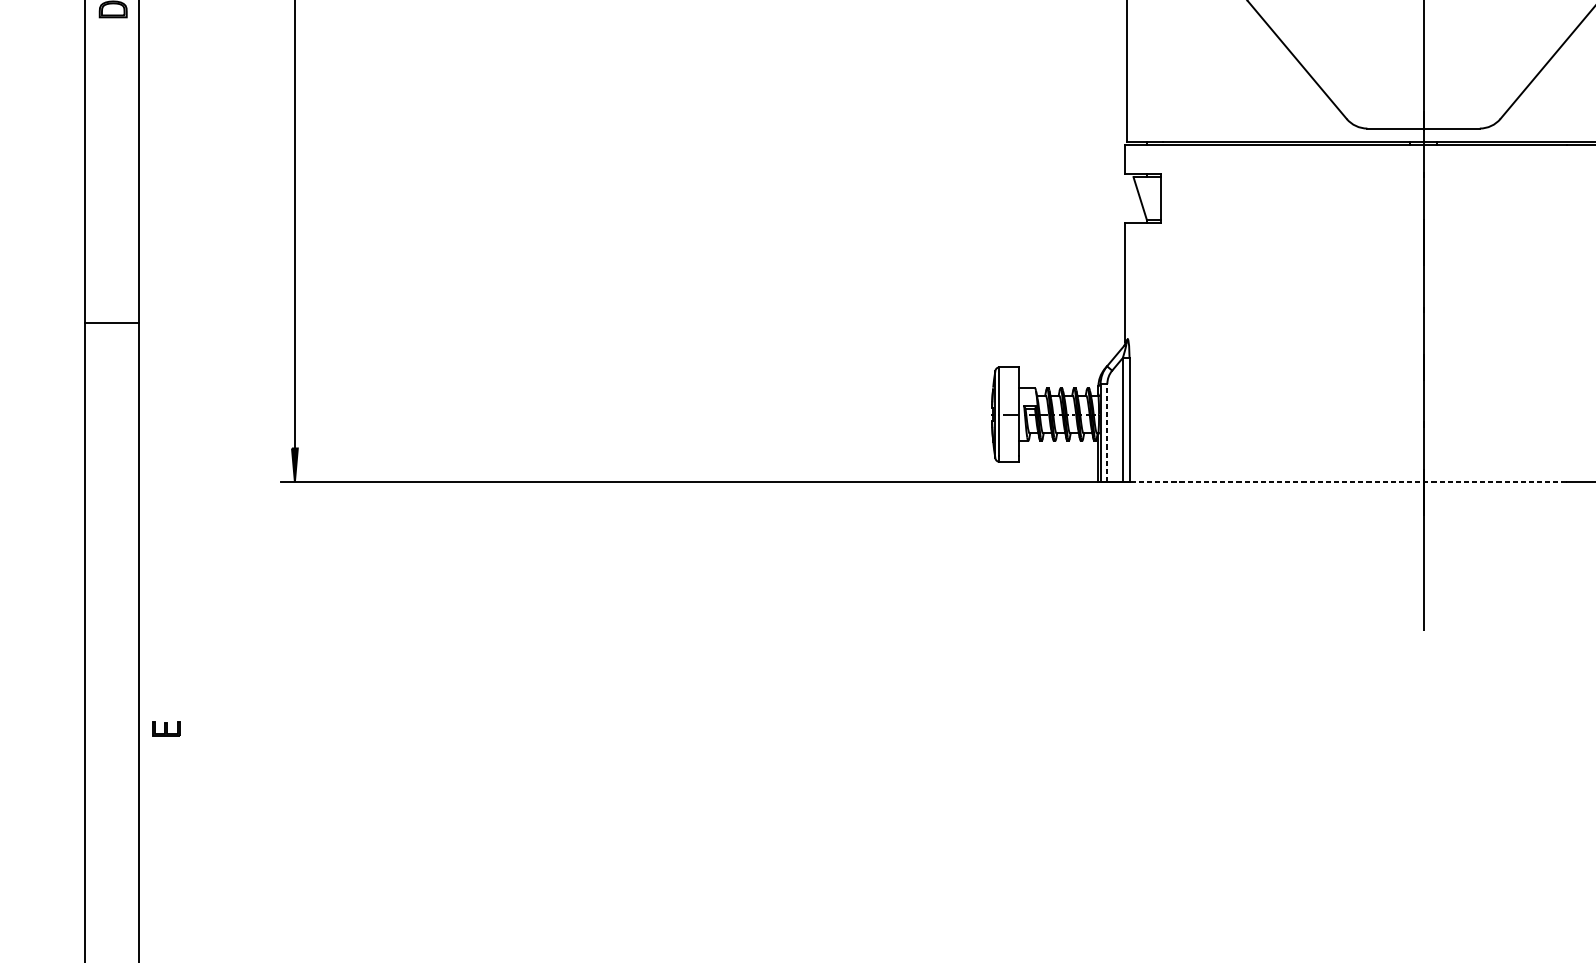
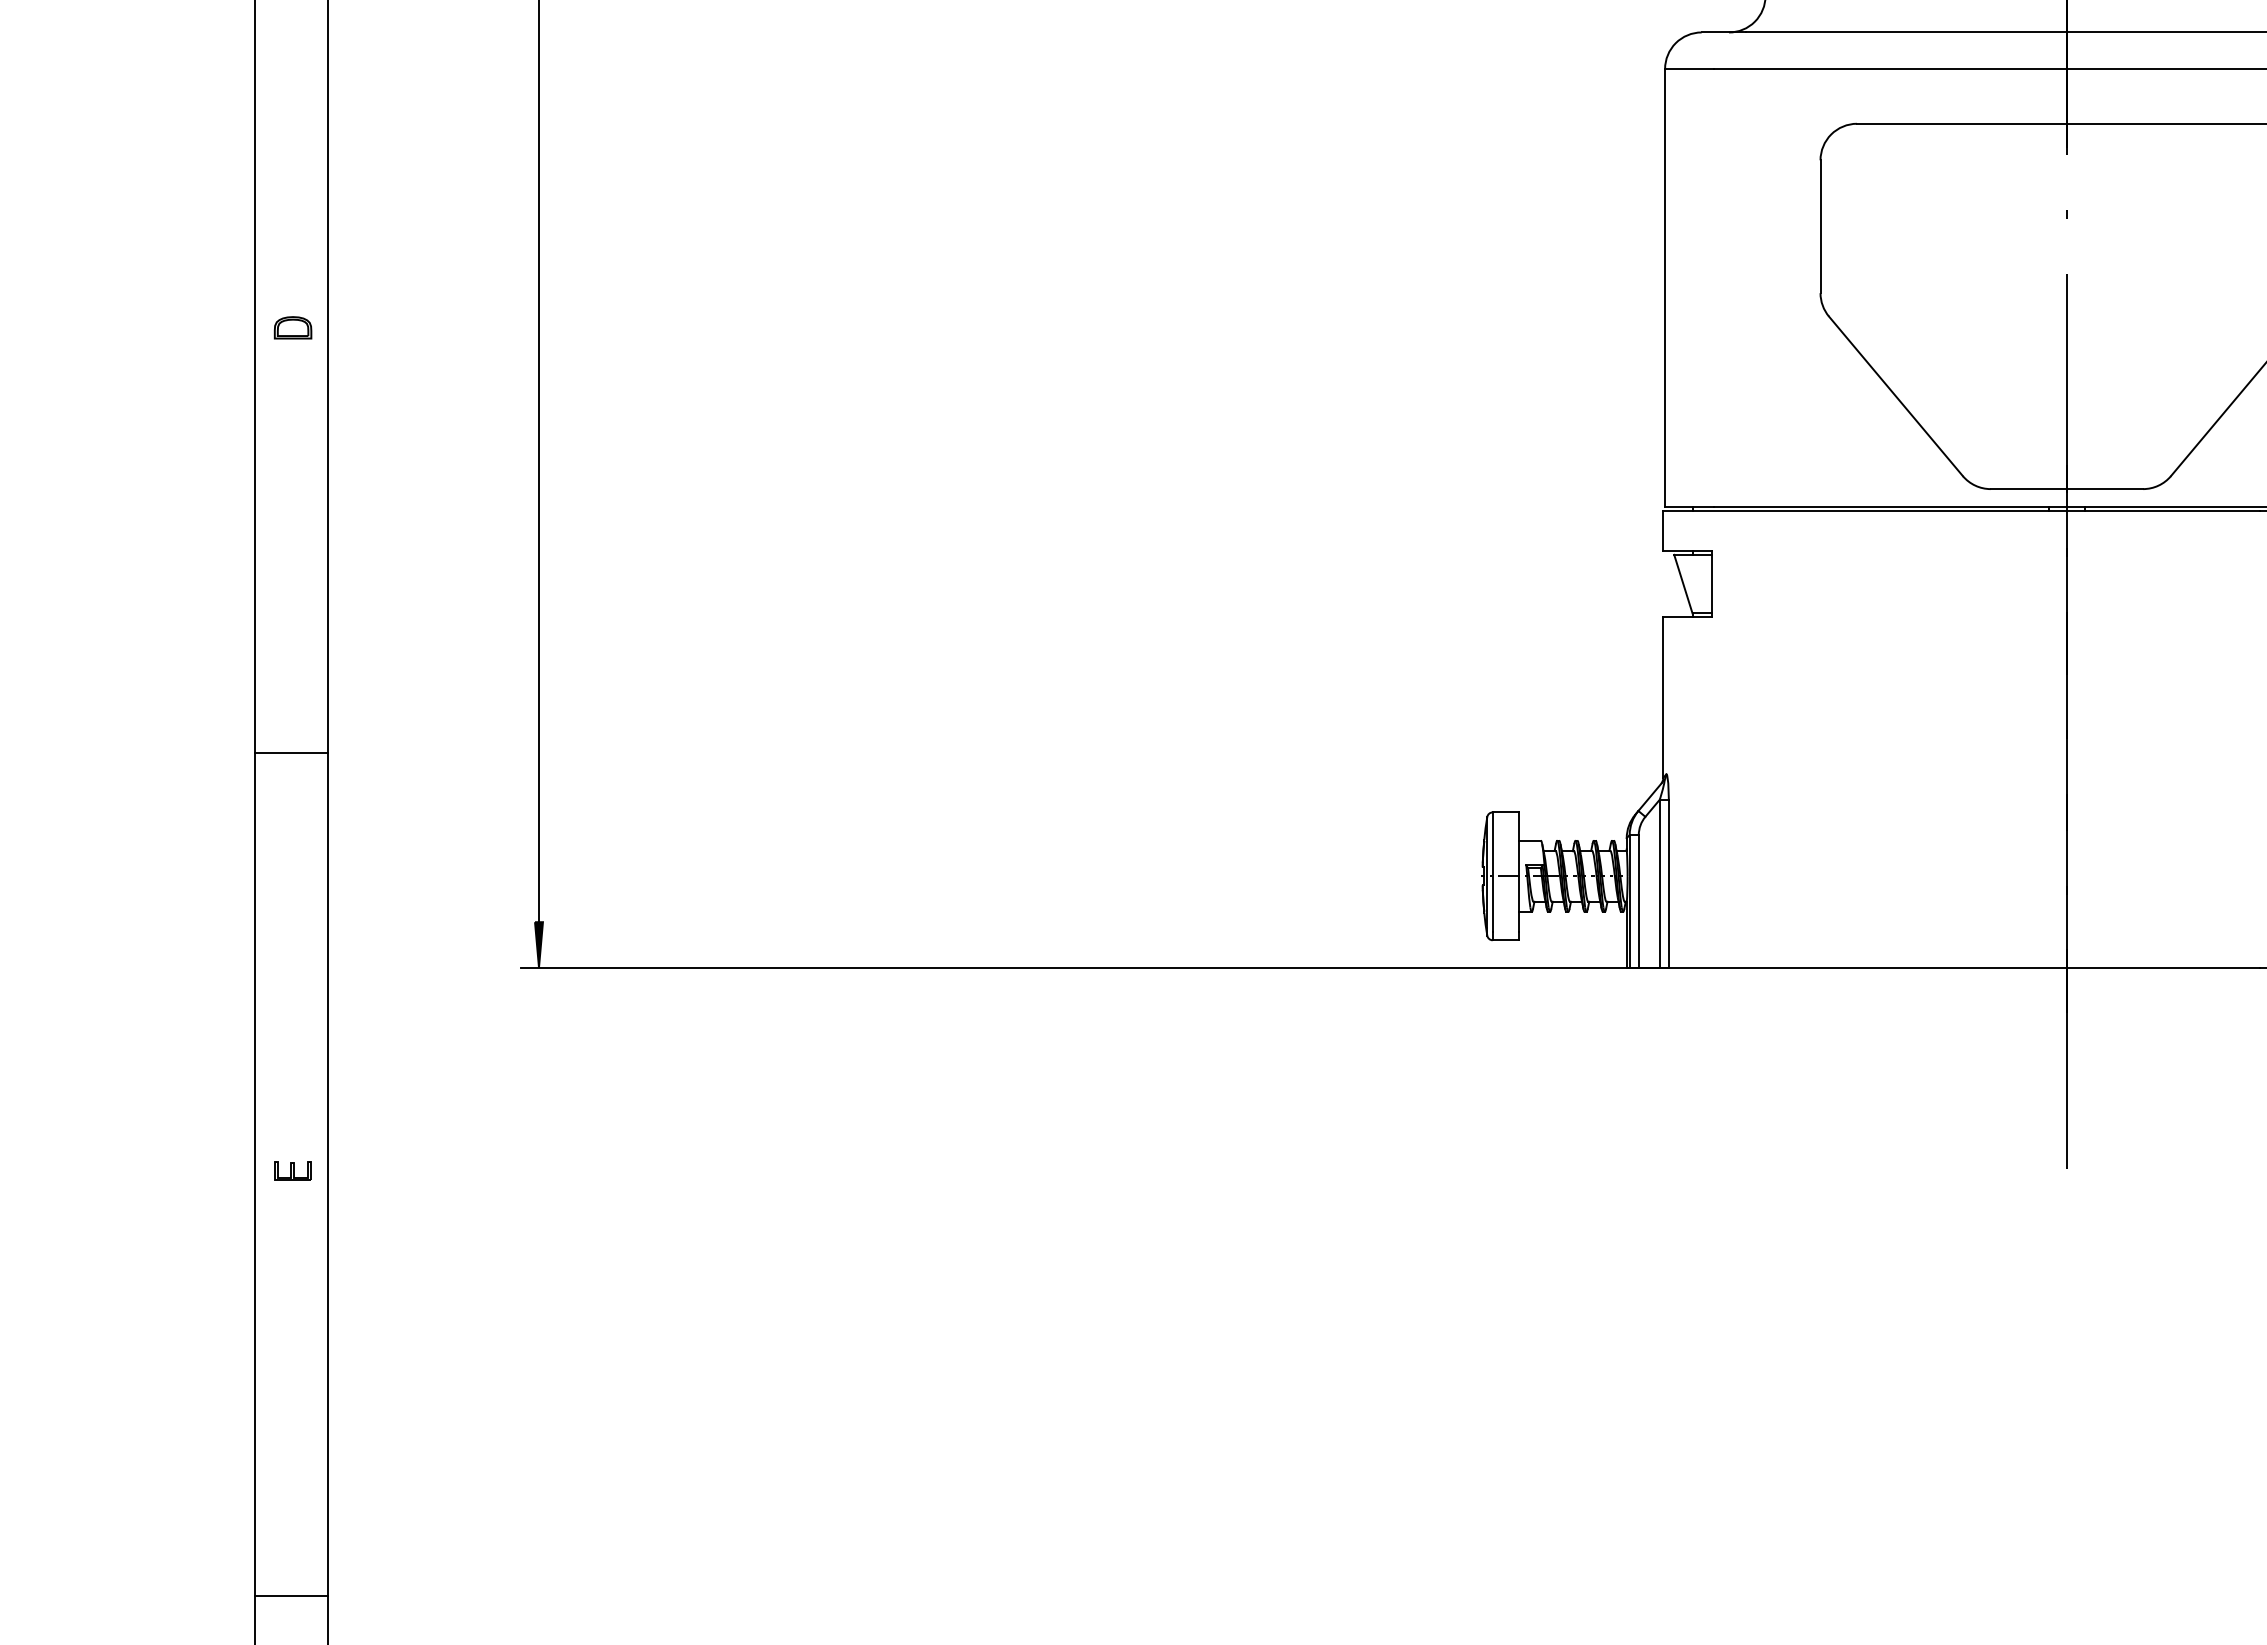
line: (1107, 432) -> (1638, 900), dashed -> solid
line: (1347, 481) -> (1964, 967), dashed -> solid
part: (166, 728) -> (292, 1170), moved
line: (111, 946) -> (290, 1596), added

